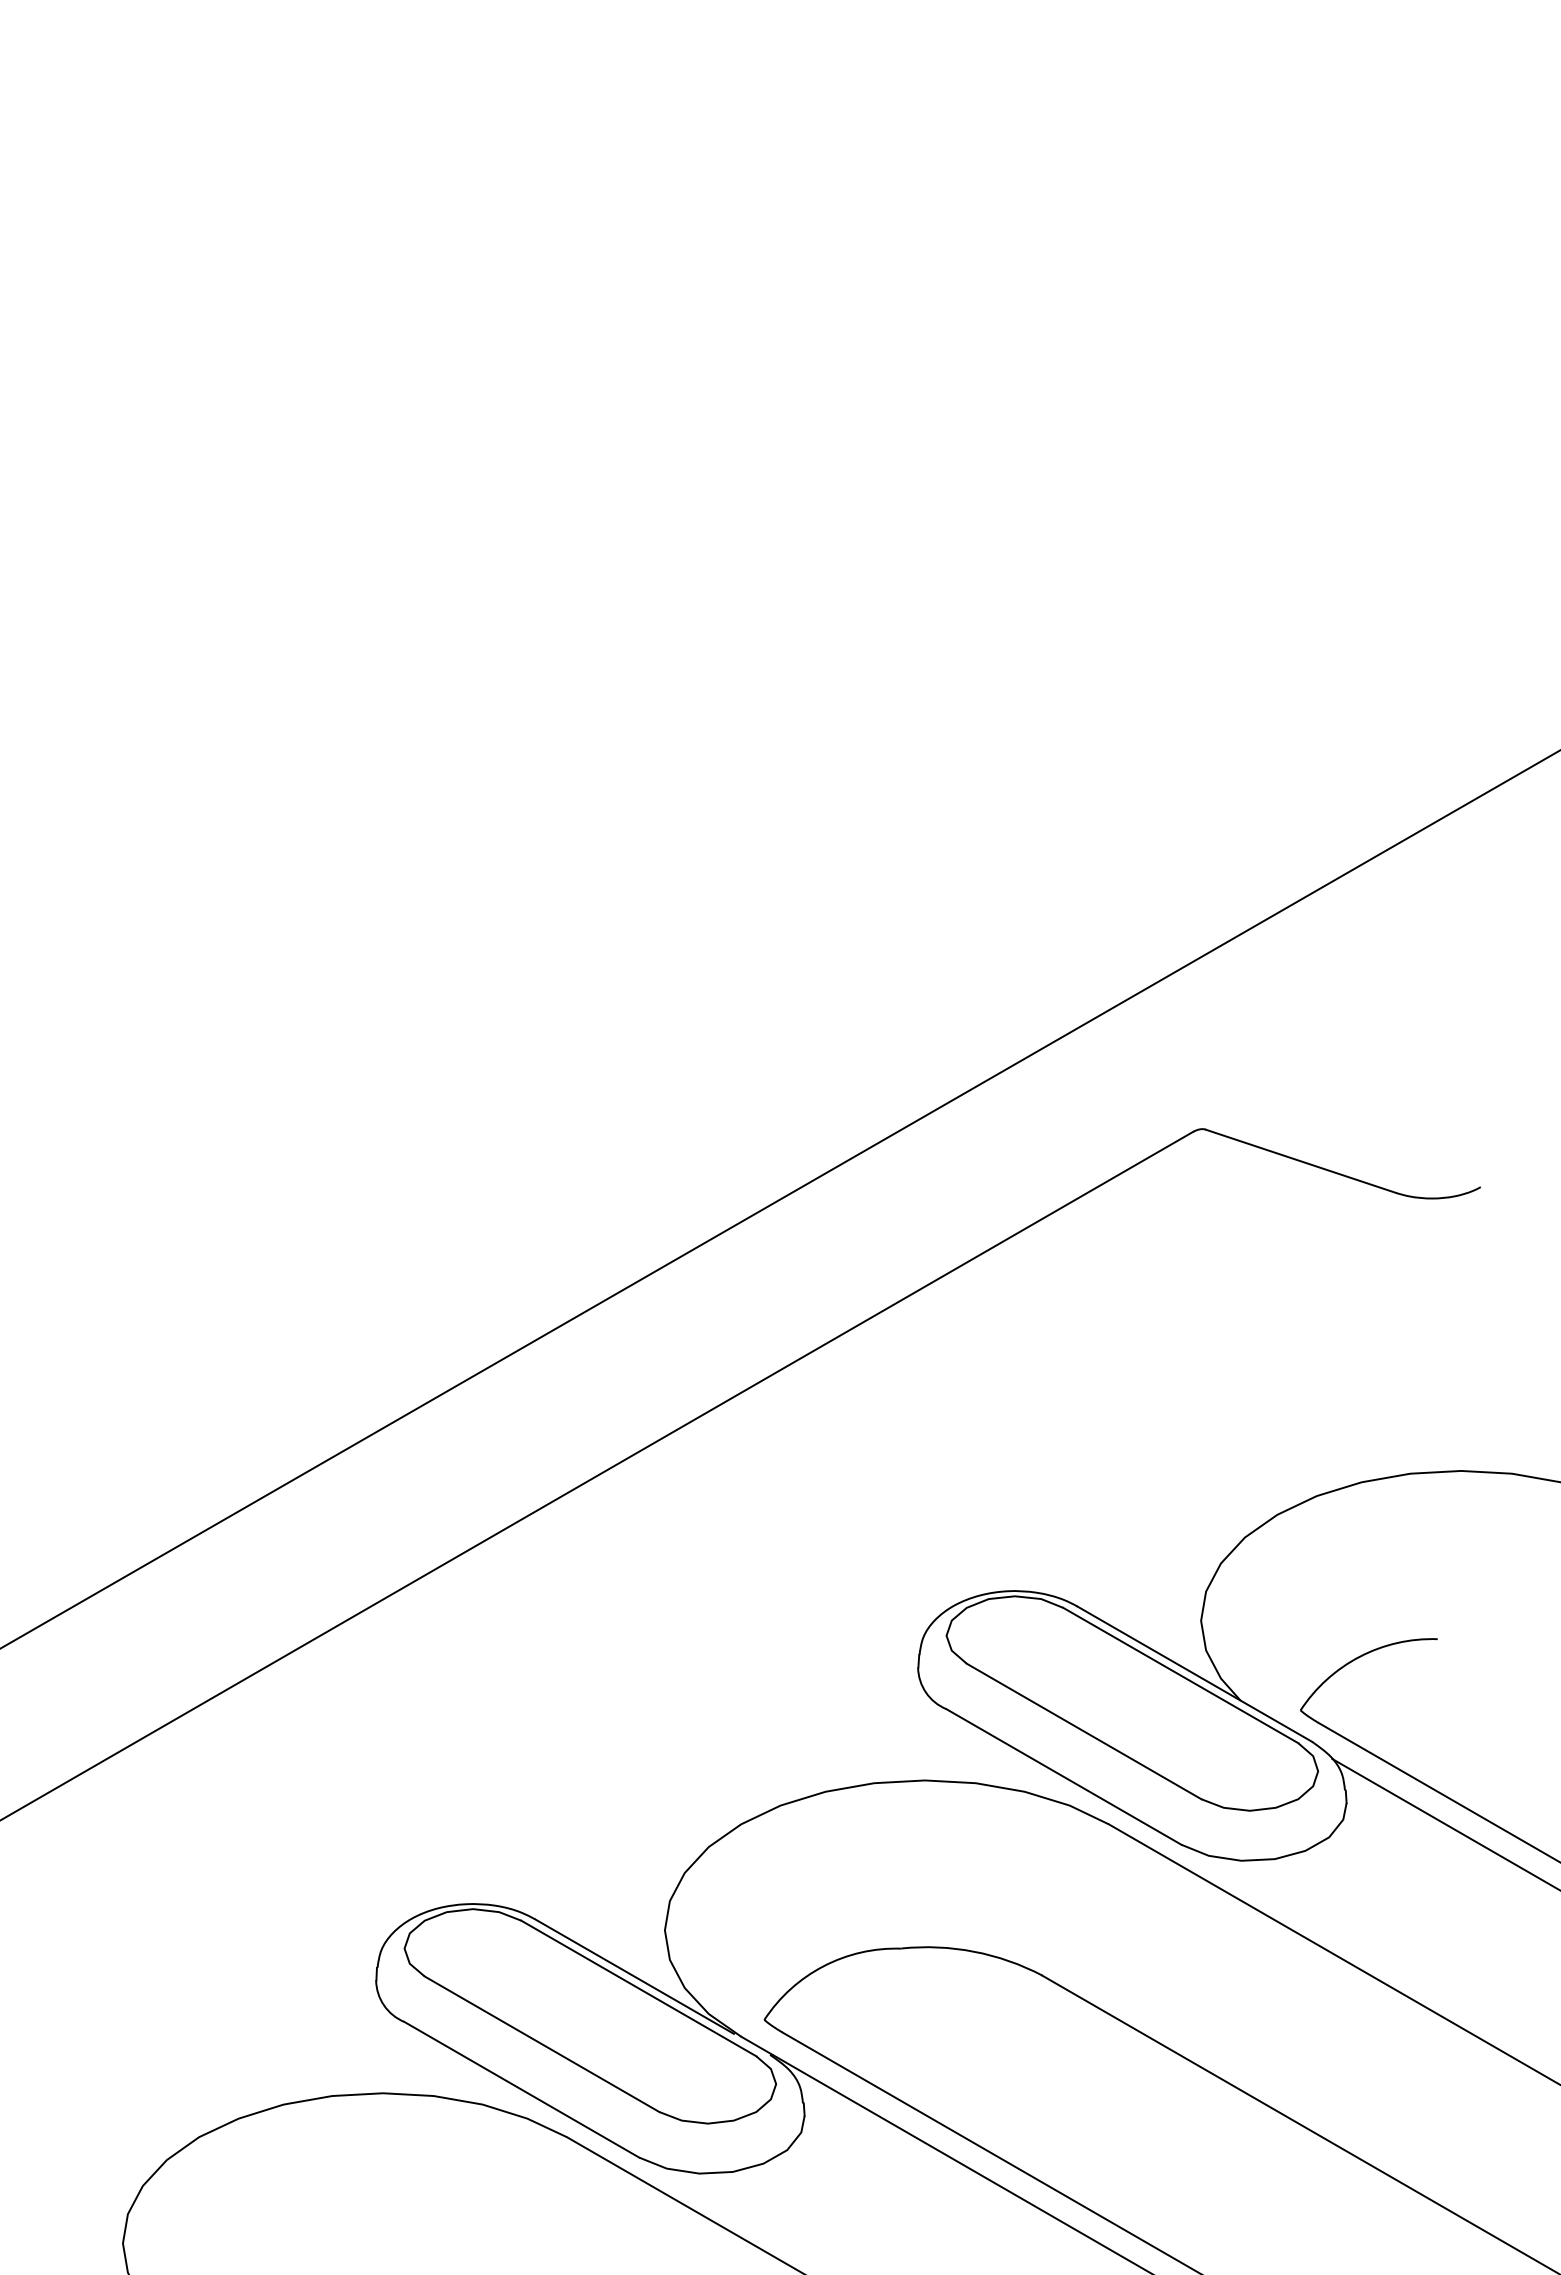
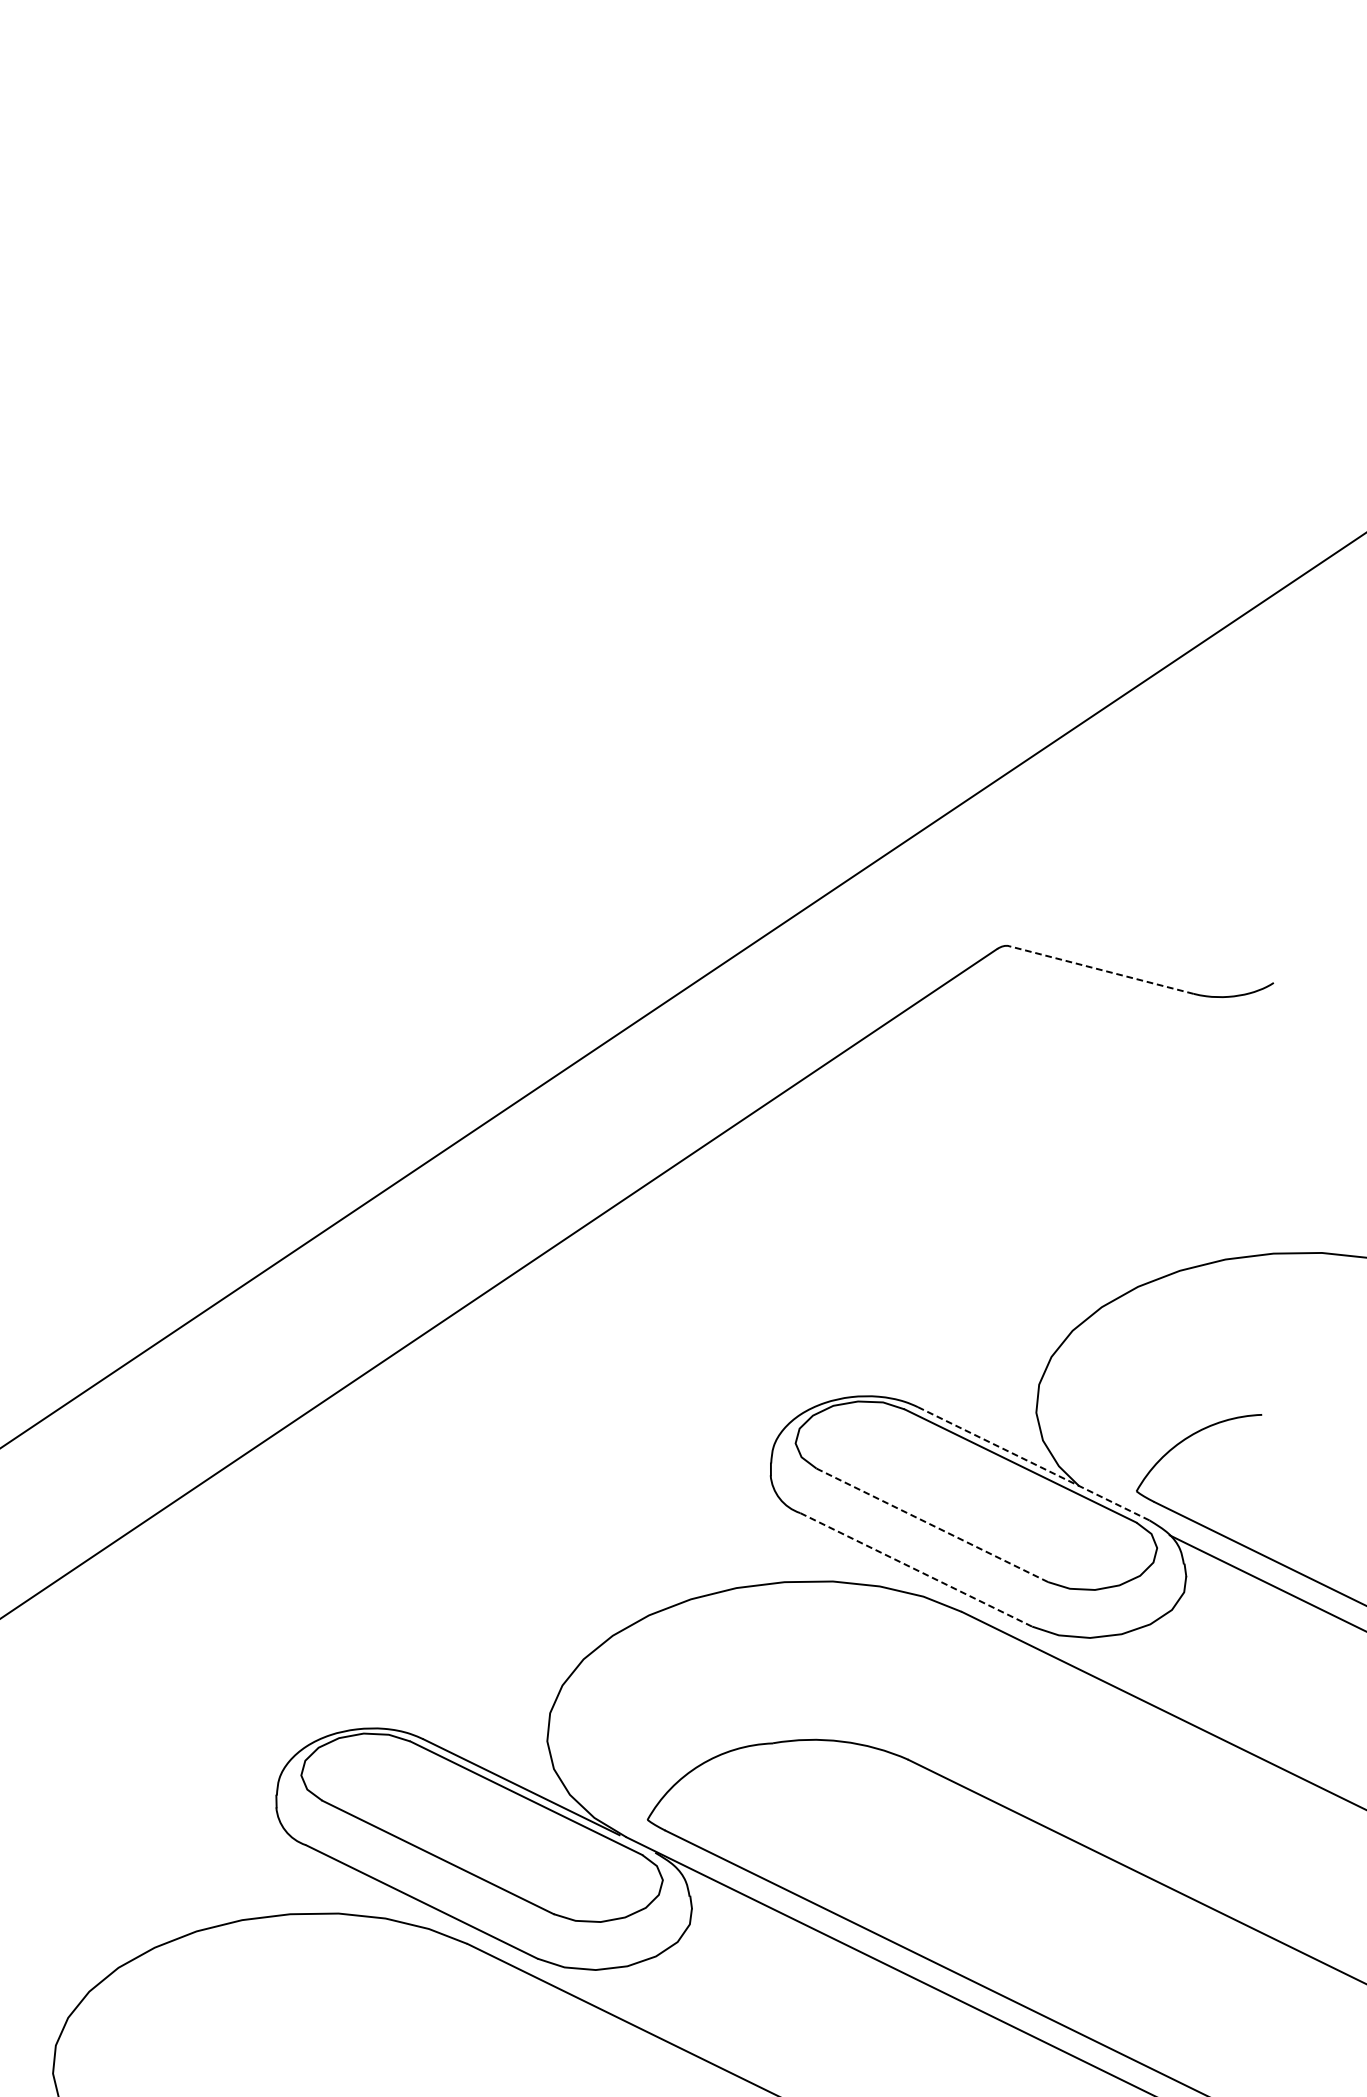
line: (1300, 1161) -> (1100, 970), solid -> dashed
line: (1194, 1673) -> (1033, 1463), solid -> dashed
line: (1084, 1731) -> (932, 1525), solid -> dashed
line: (1064, 1777) -> (916, 1570), solid -> dashed

